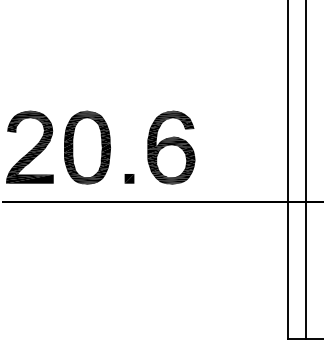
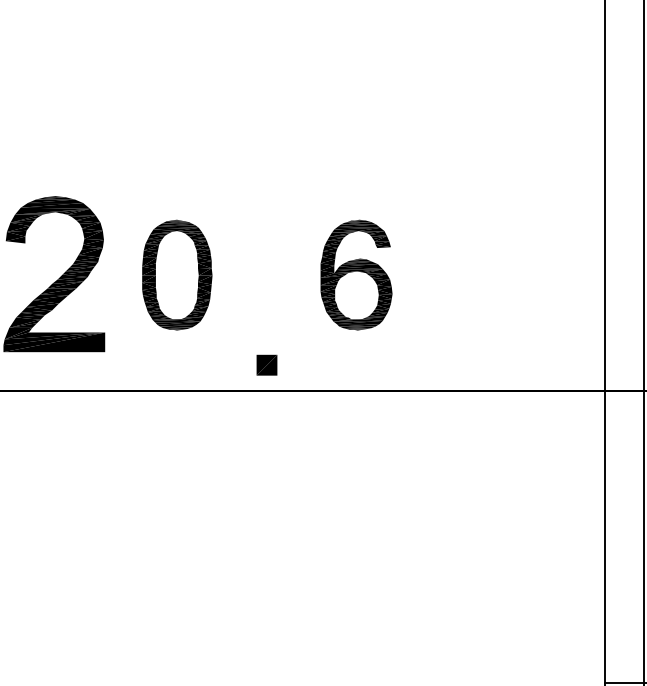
part: (87, 147) -> (177, 274), size x0.7
part: (171, 147) -> (356, 274), size x0.7
part: (129, 178) -> (266, 364), moved

